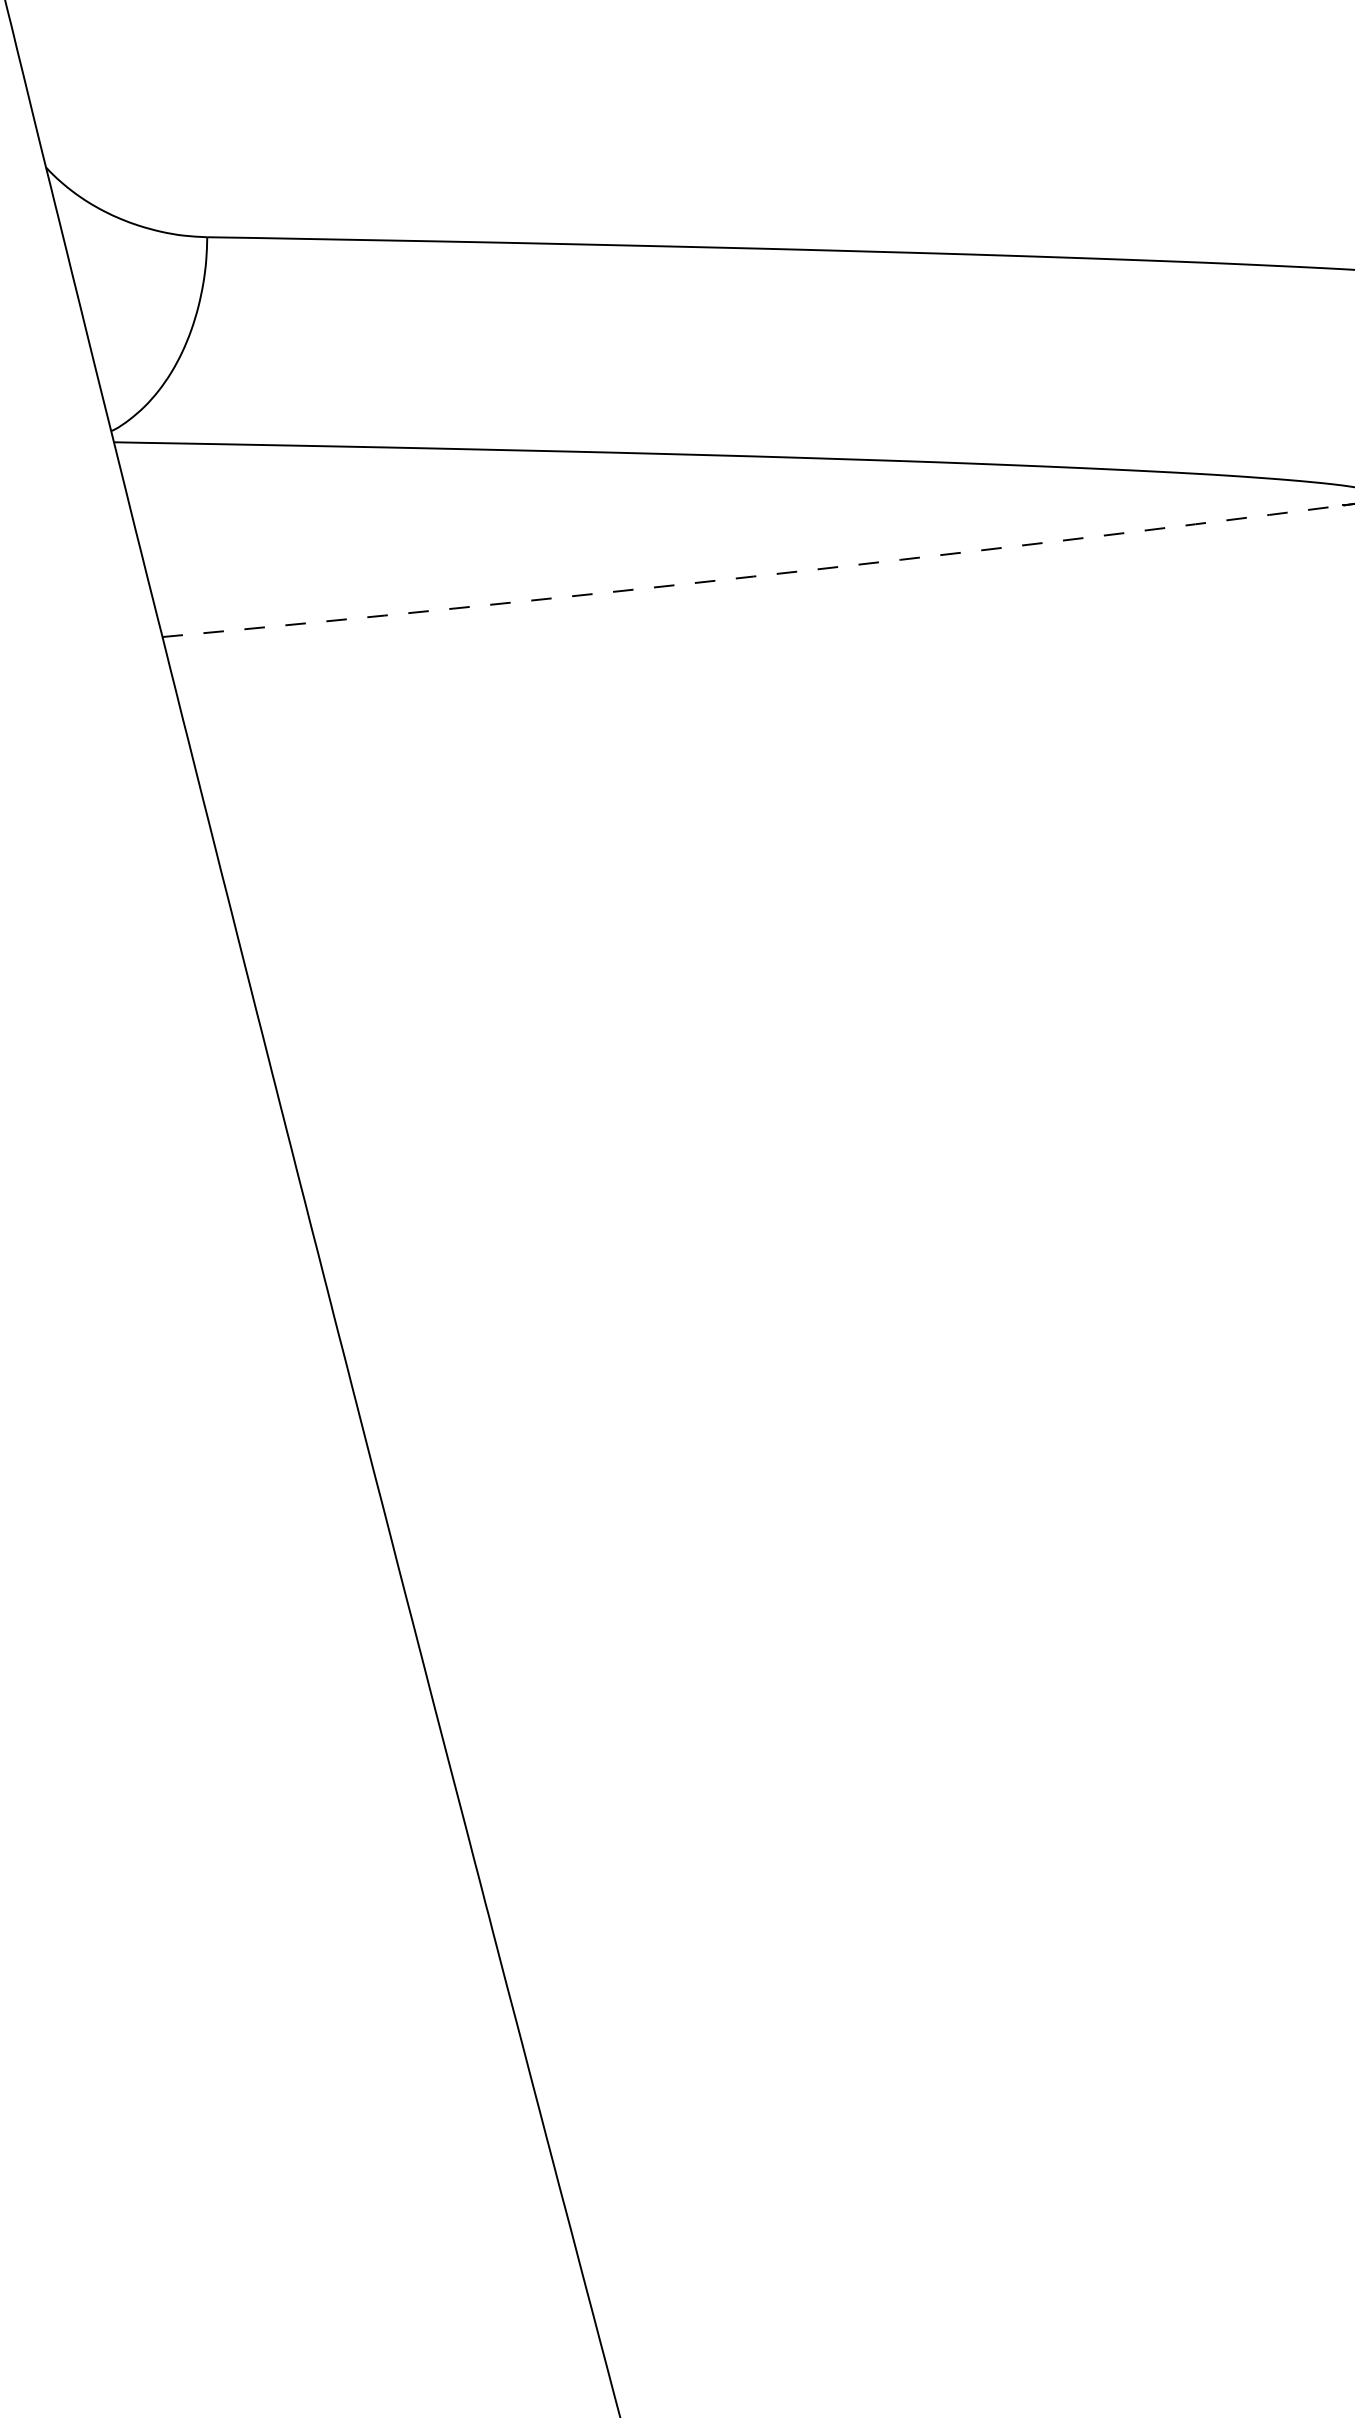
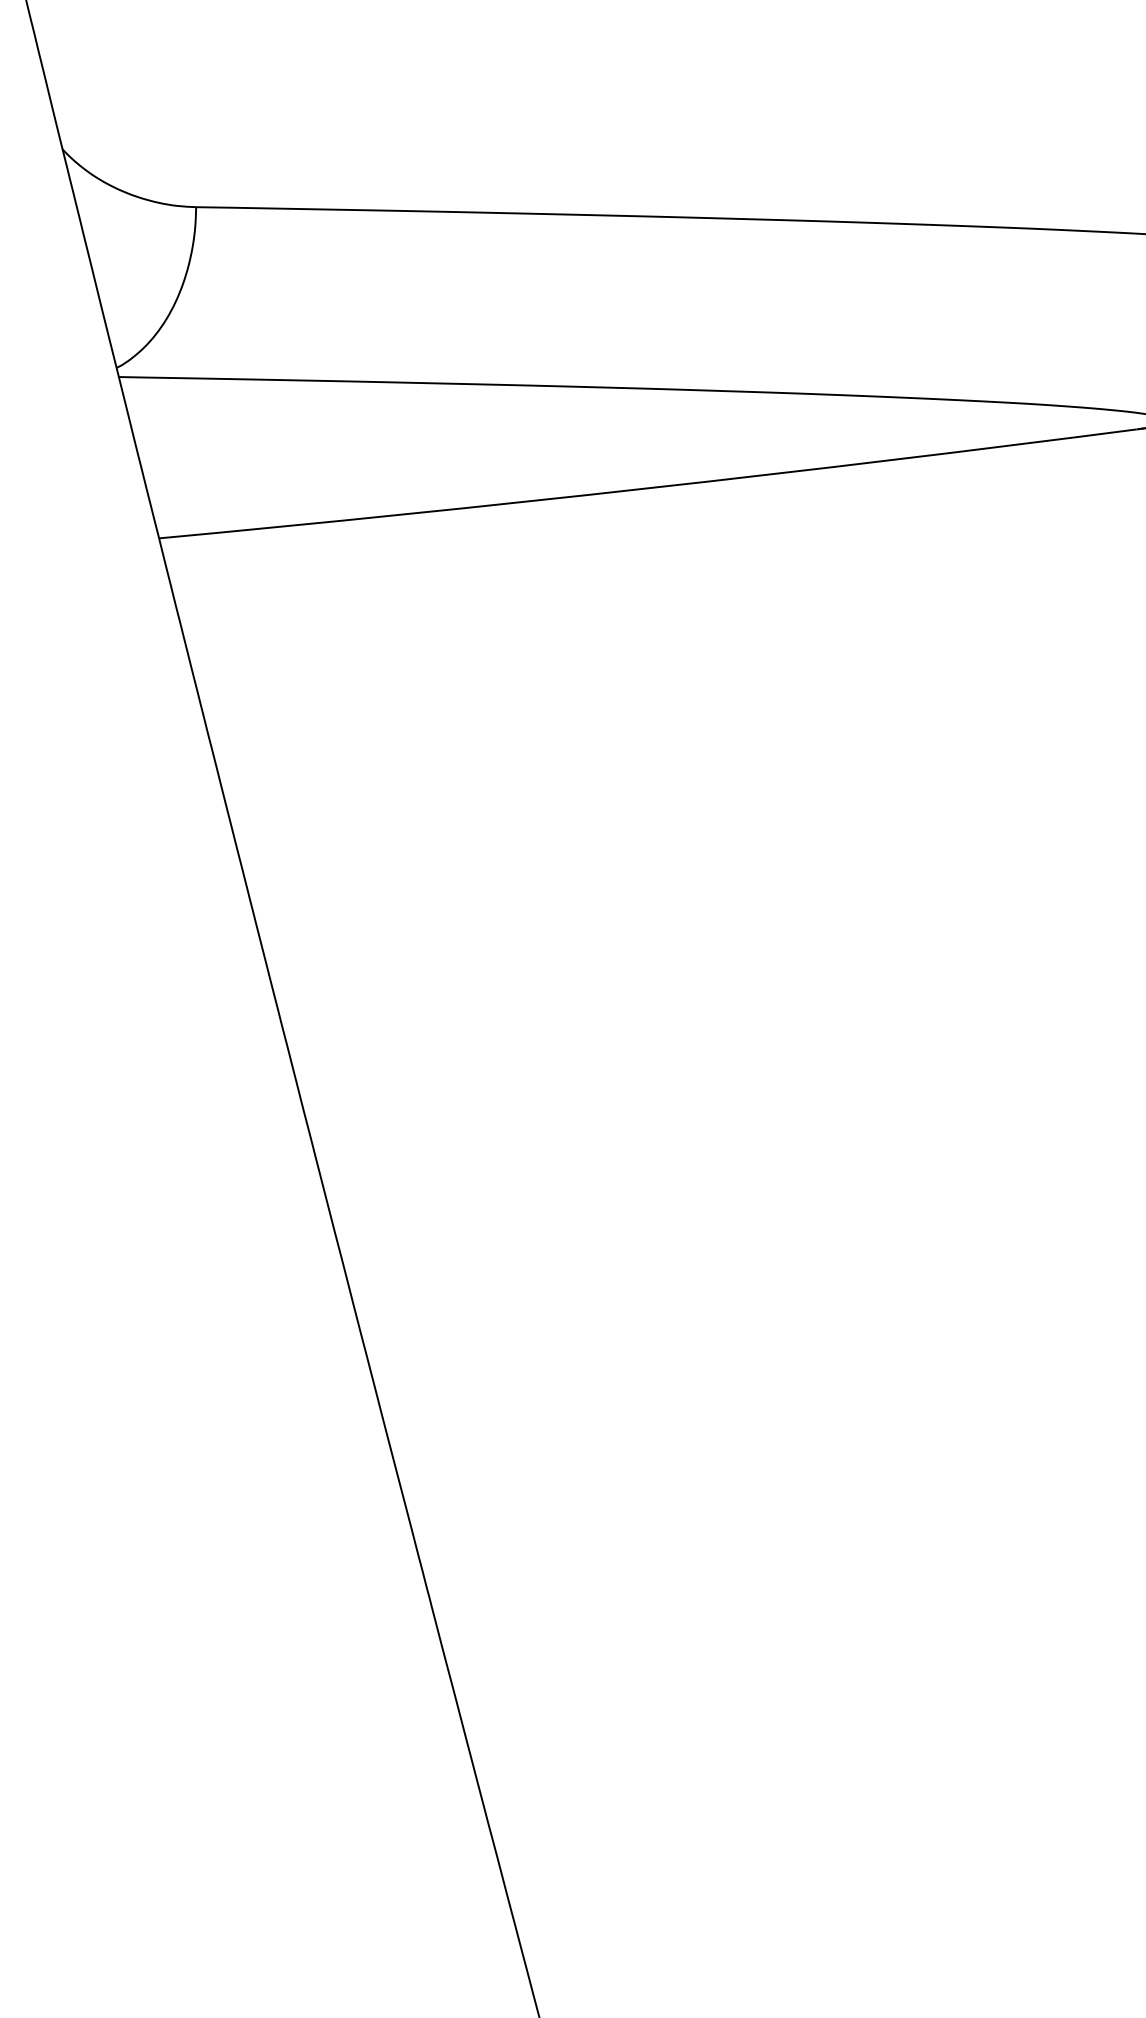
arc: (753, 576) -> (648, 488), dashed -> solid

